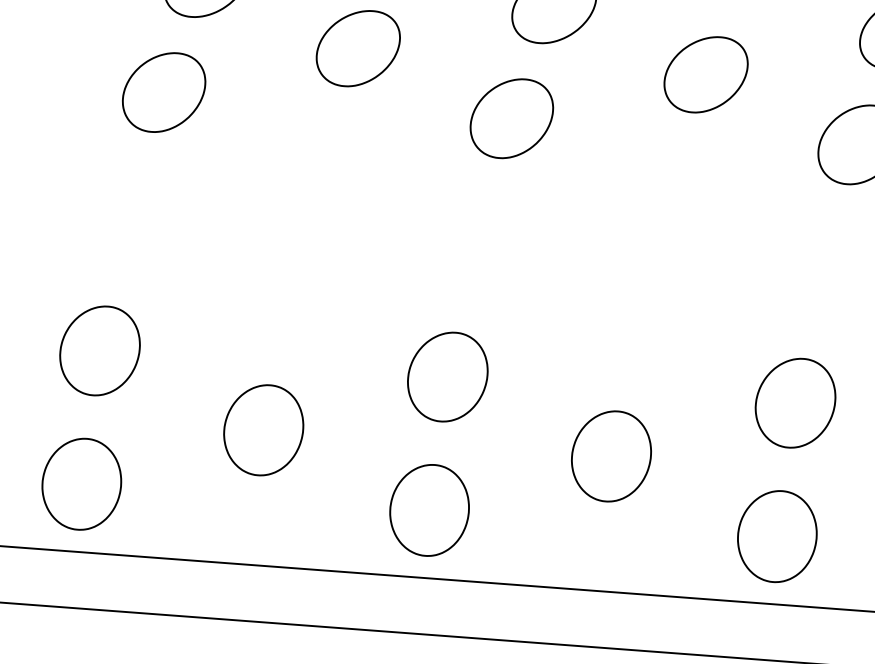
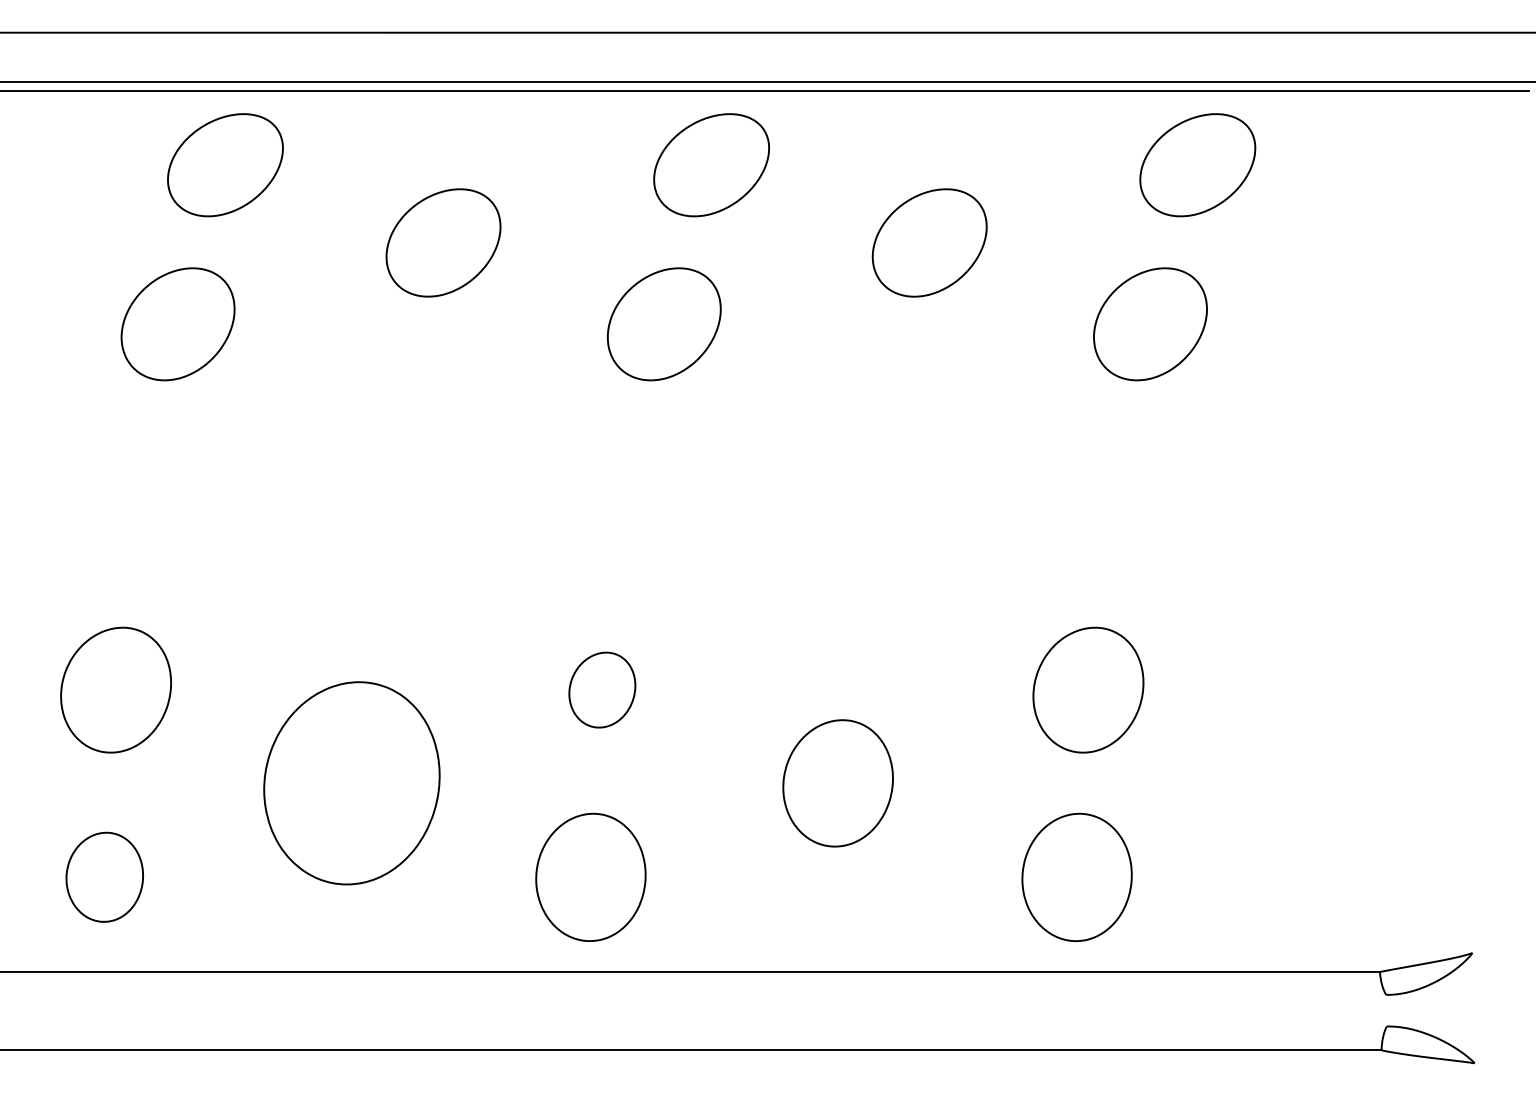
part: (447, 376) -> (602, 689), size x0.6
part: (263, 430) -> (351, 783), size x1.6
part: (81, 483) -> (104, 876), size x0.7

